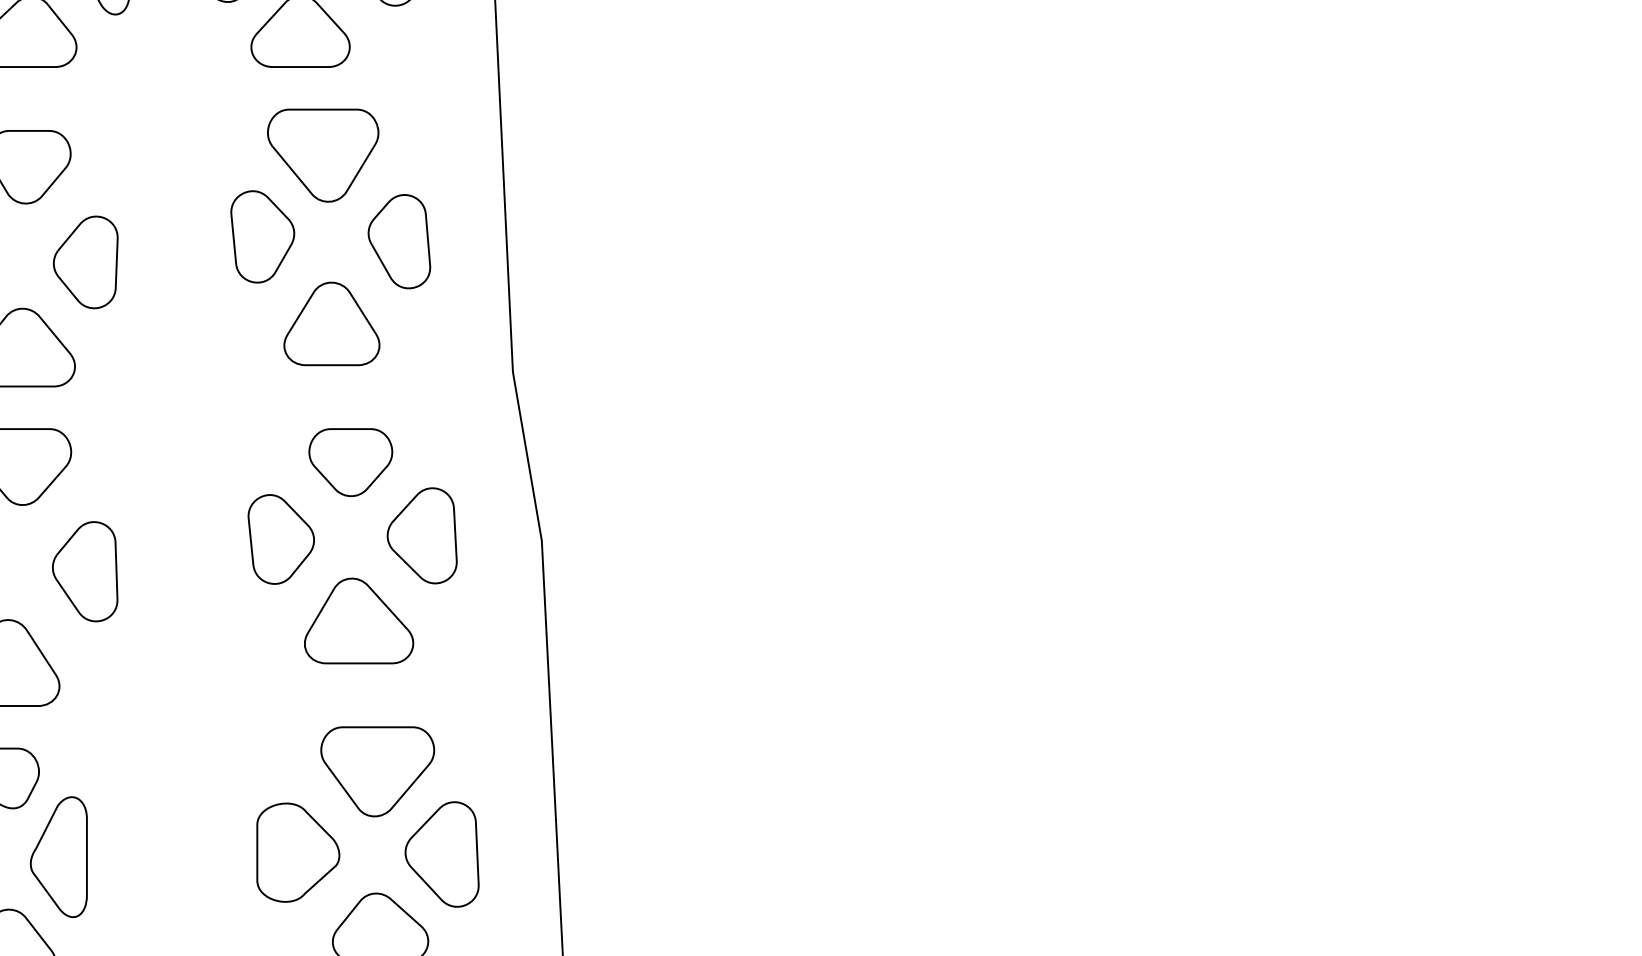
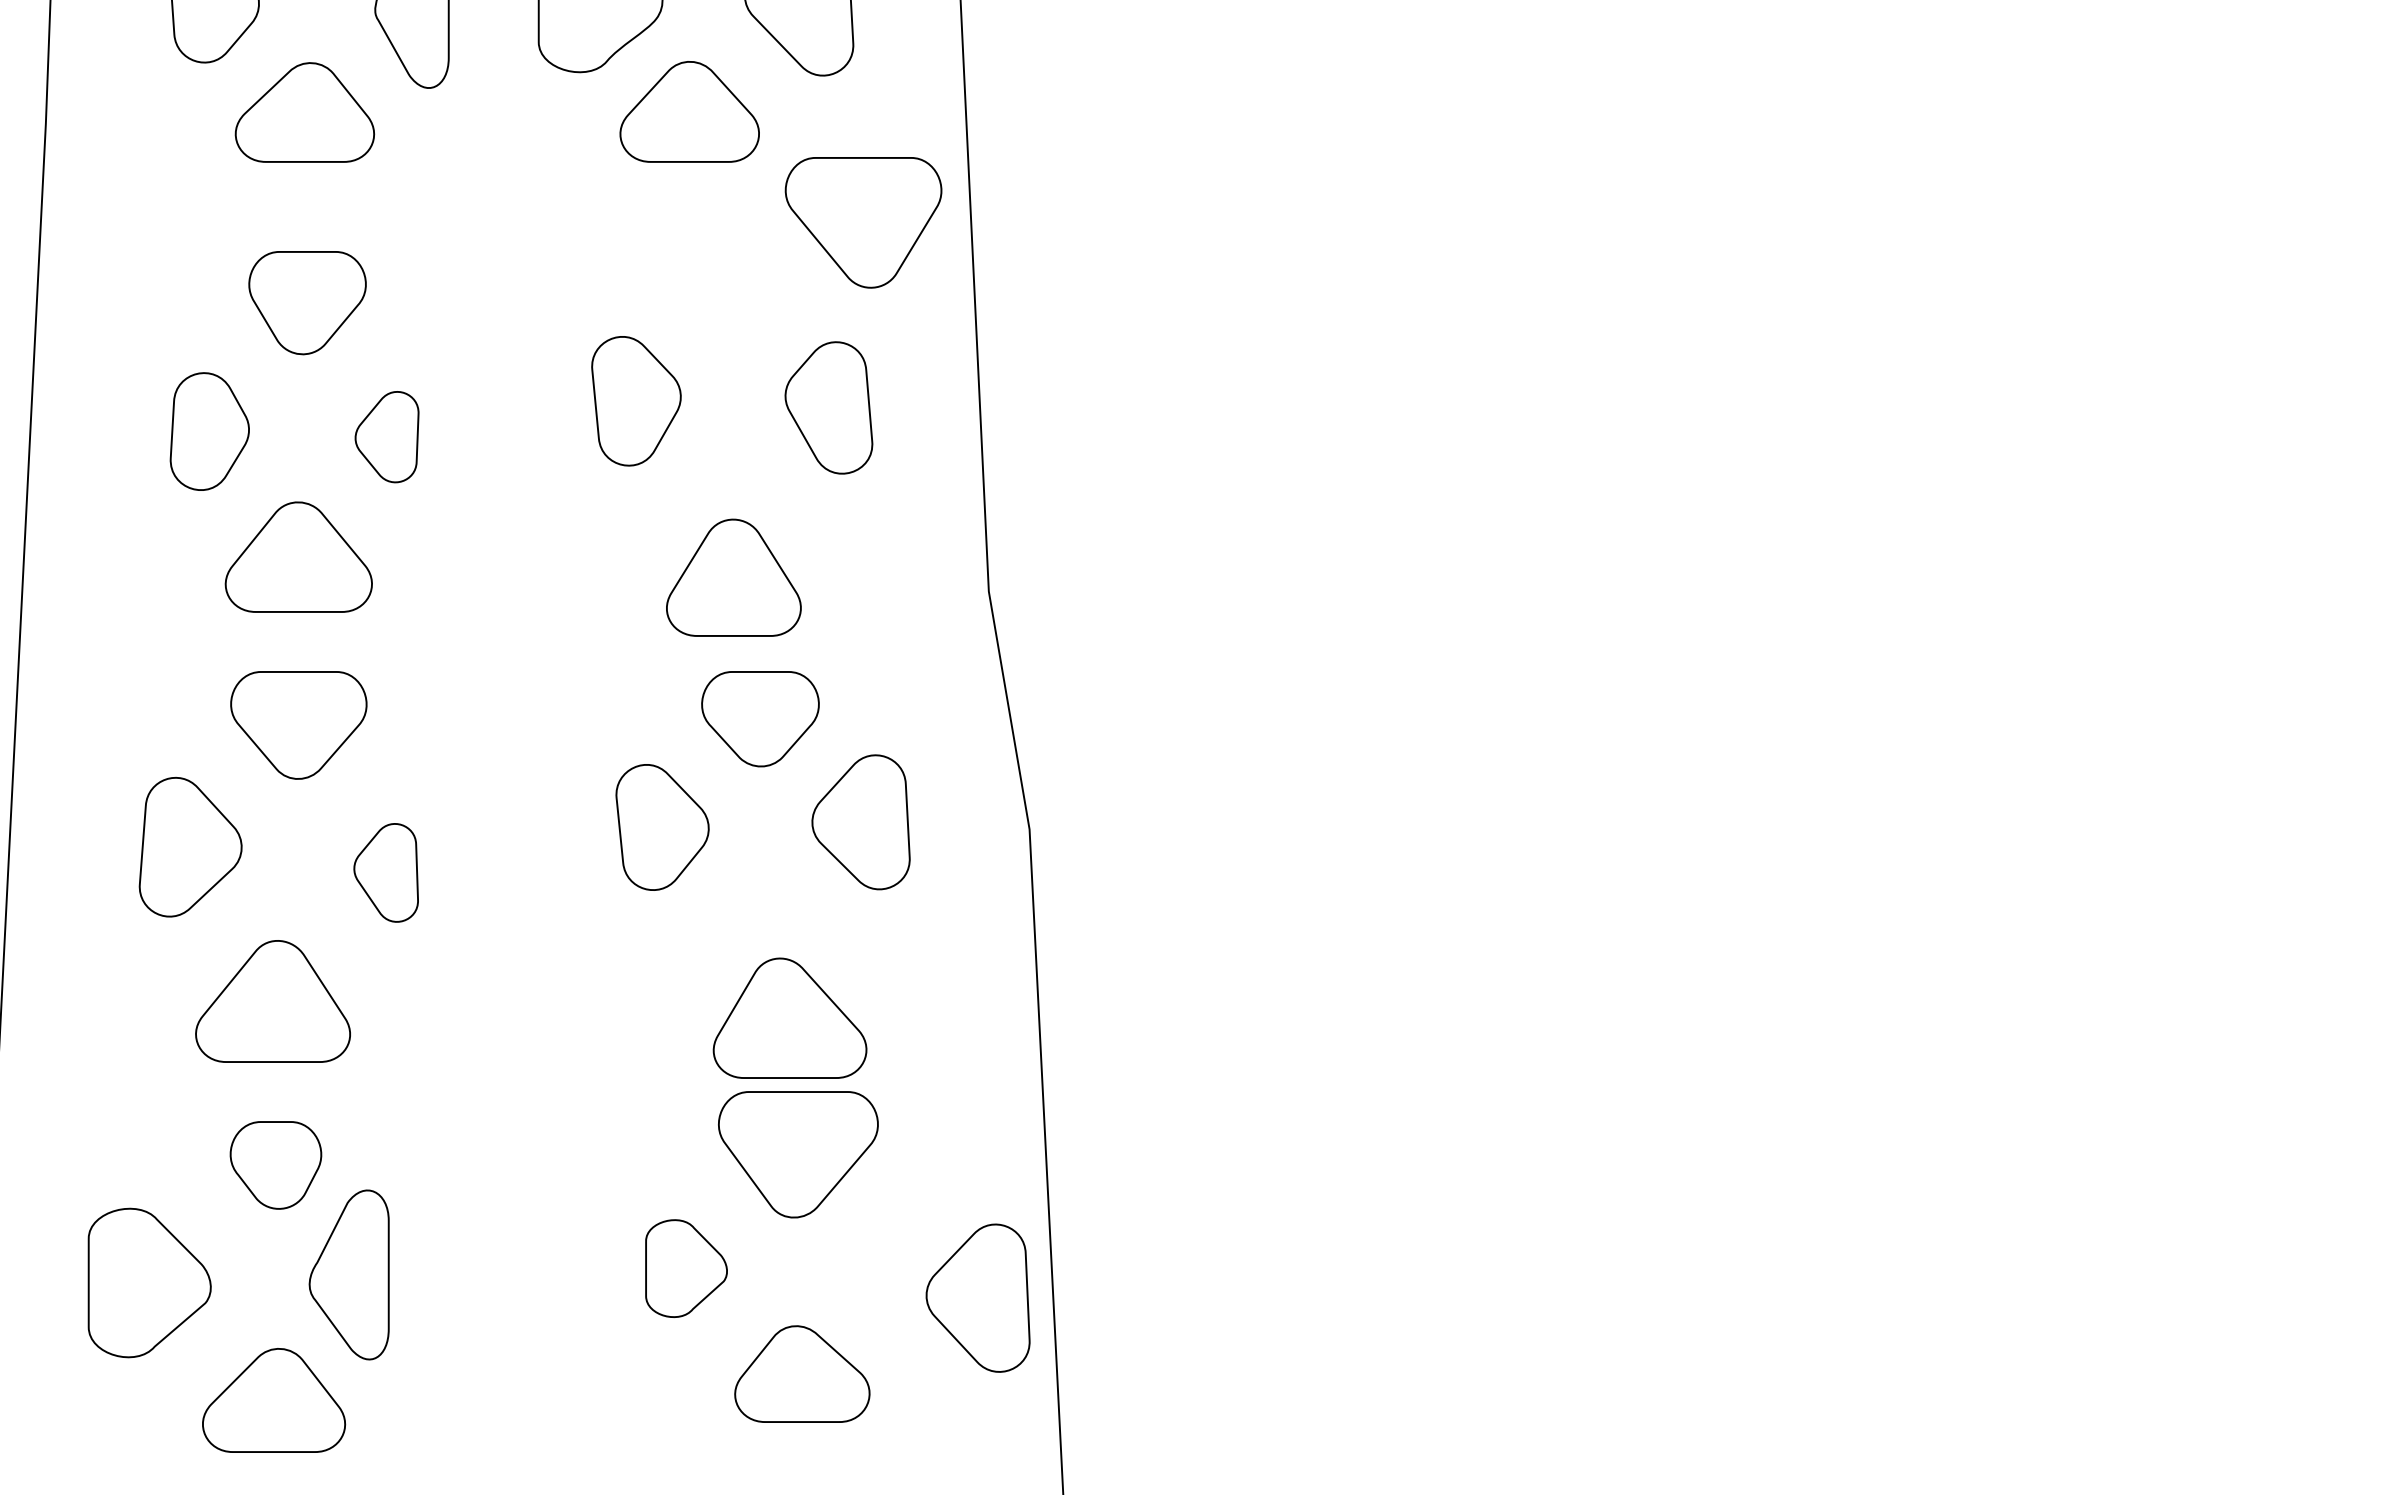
part: (323, 155) -> (863, 222), moved
part: (85, 261) -> (386, 436), size x0.7
part: (331, 323) -> (733, 577), moved
part: (84, 571) -> (385, 872), size x0.7
part: (358, 620) -> (789, 1017), moved
part: (298, 852) -> (686, 1268), size x0.7
part: (441, 853) -> (977, 1297), moved

